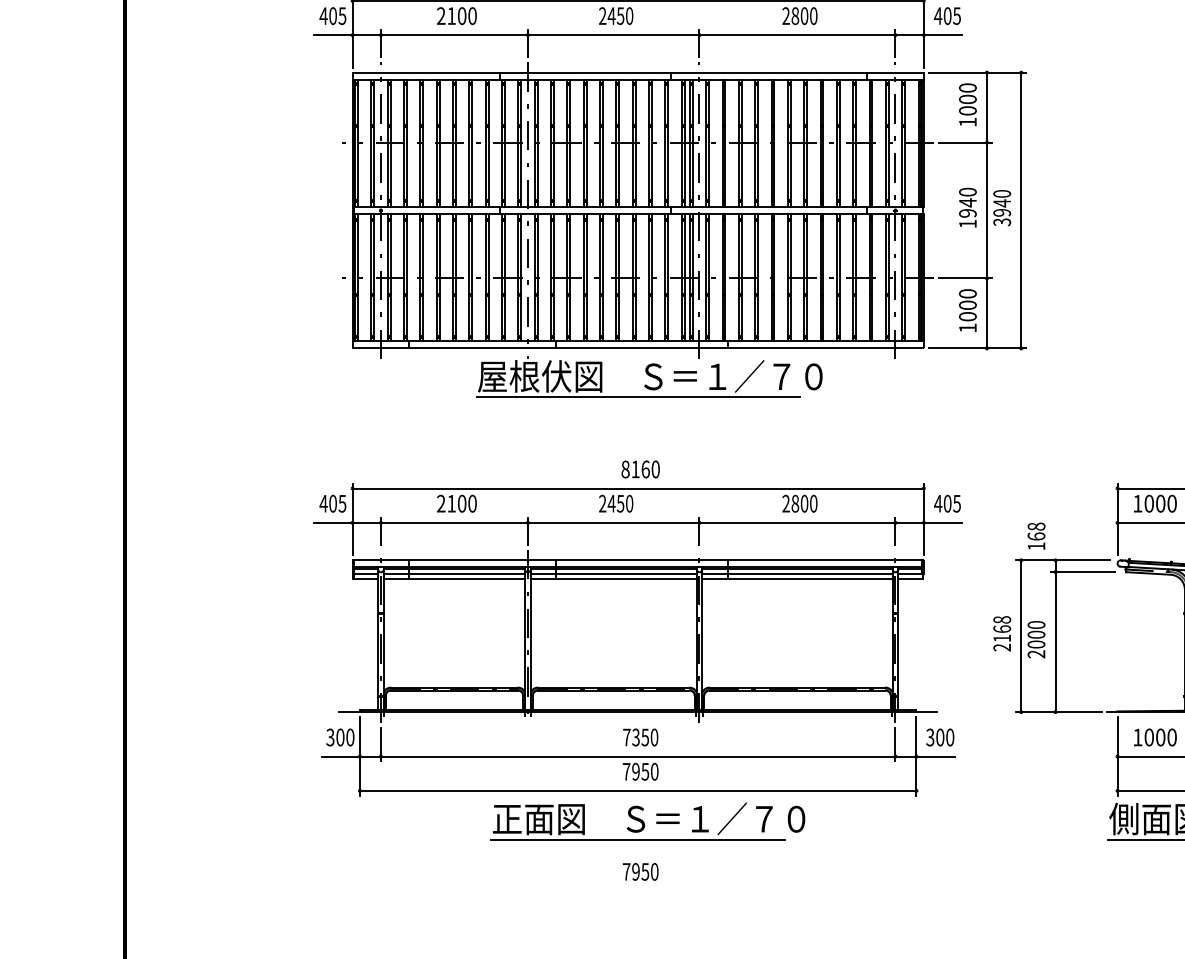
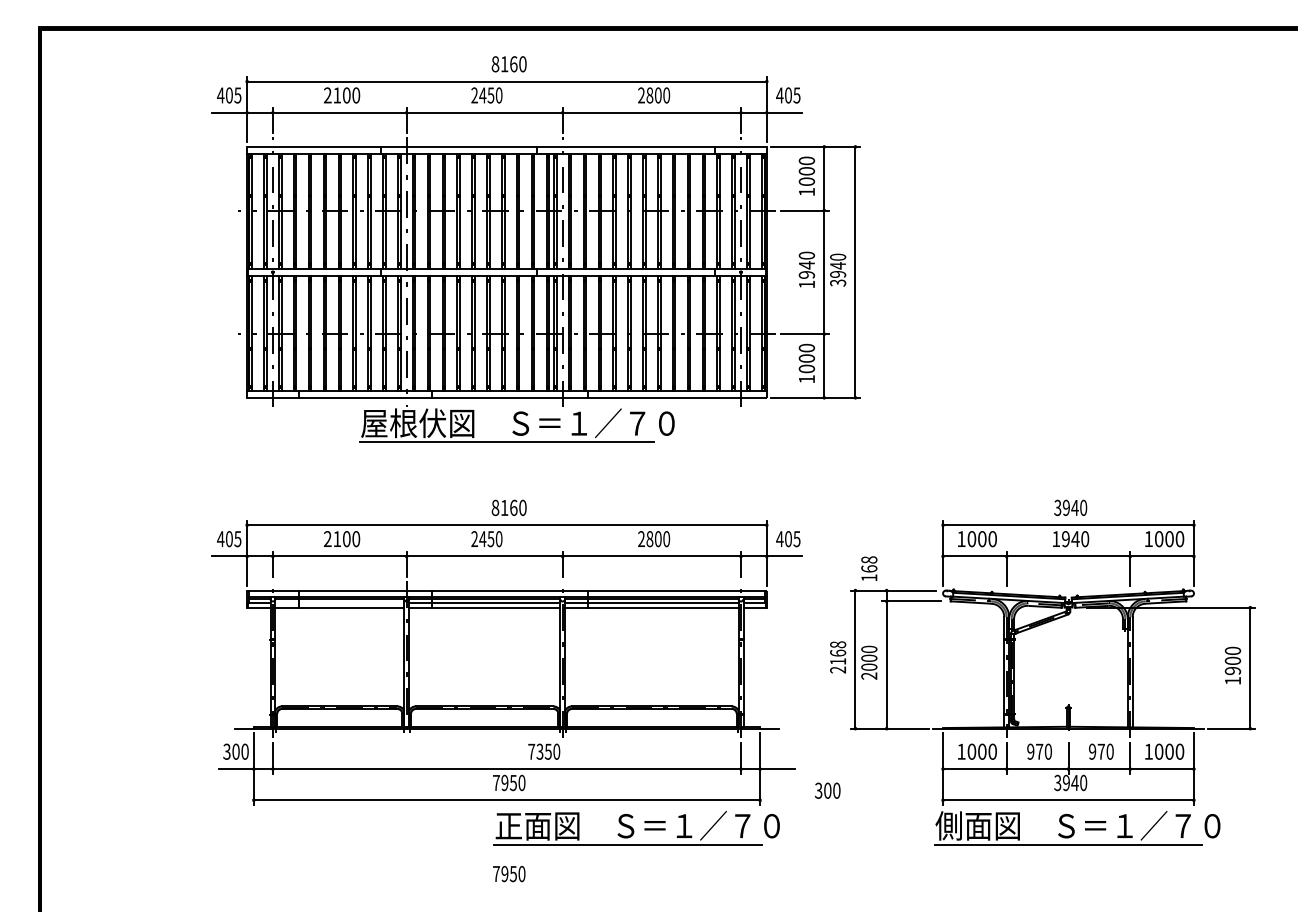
line: (454, 574) -> (339, 603), removed
text: (640, 737) -> (544, 751), moved
text: (939, 737) -> (827, 790), moved
part: (647, 821) -> (636, 828), moved

